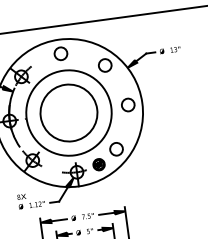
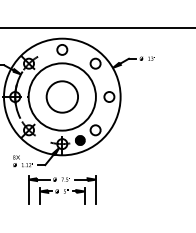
circle: (69, 112) -> (62, 96), size x0.7

